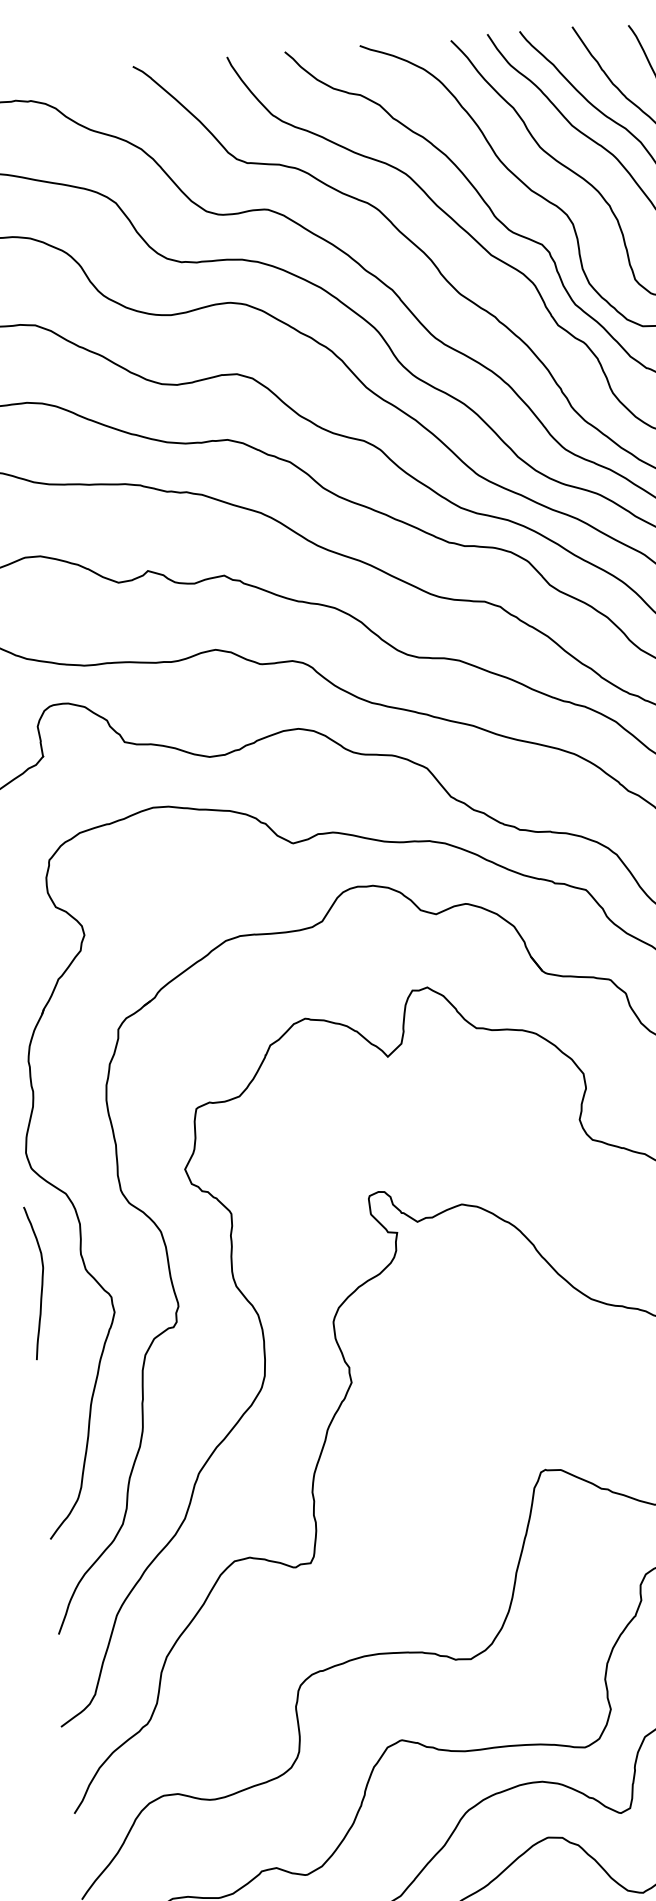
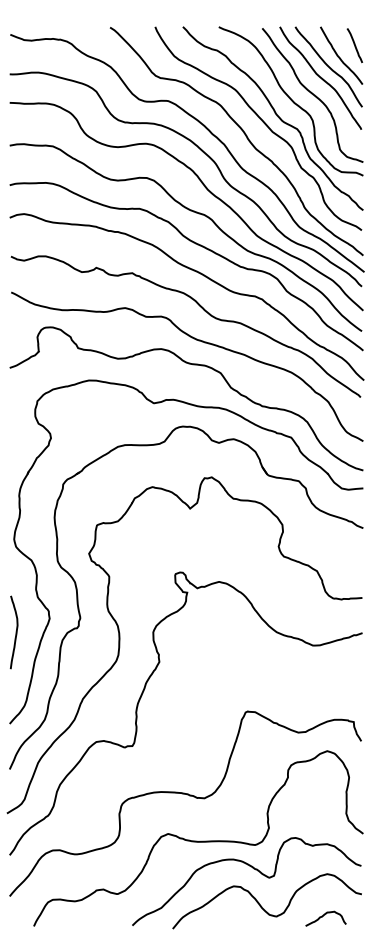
curve: (40, 1282) -> (15, 632), moved

